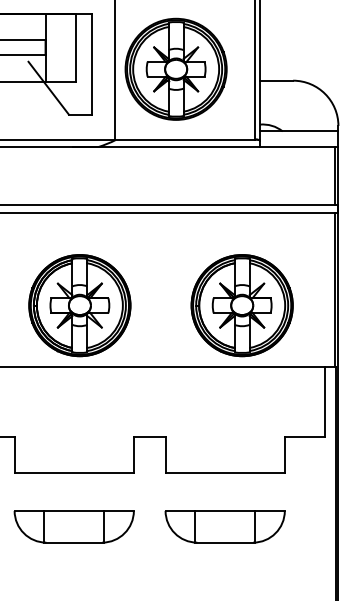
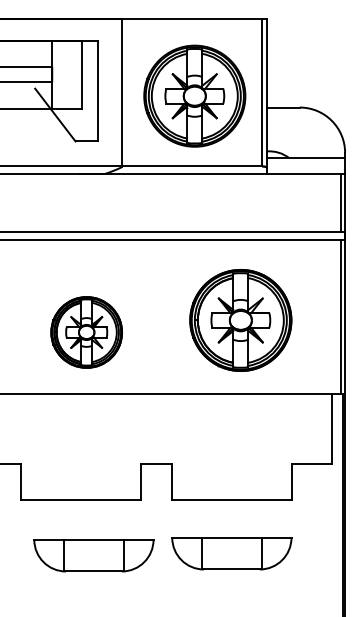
part: (175, 68) -> (194, 95), moved
part: (79, 305) -> (86, 332), size x0.7
part: (241, 305) -> (240, 320), moved
part: (73, 526) -> (93, 555), moved

